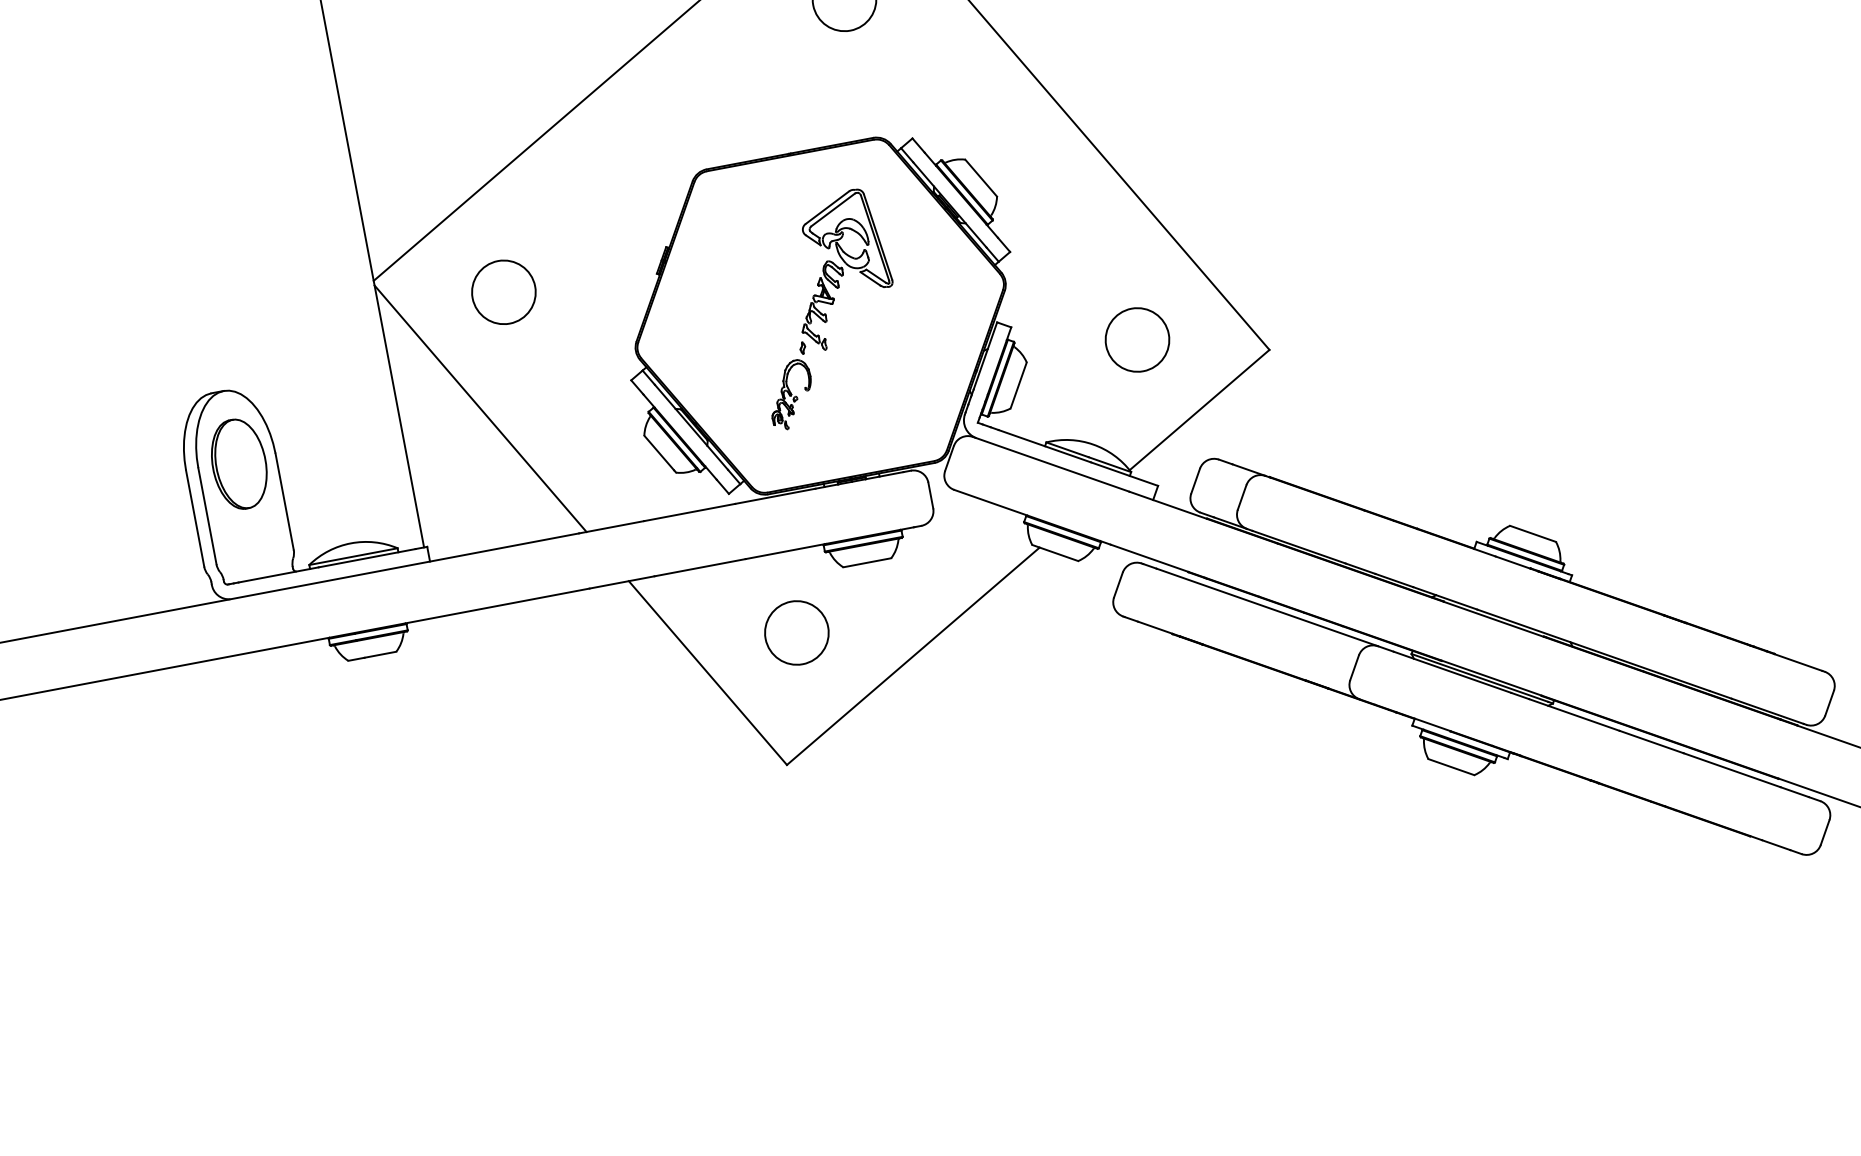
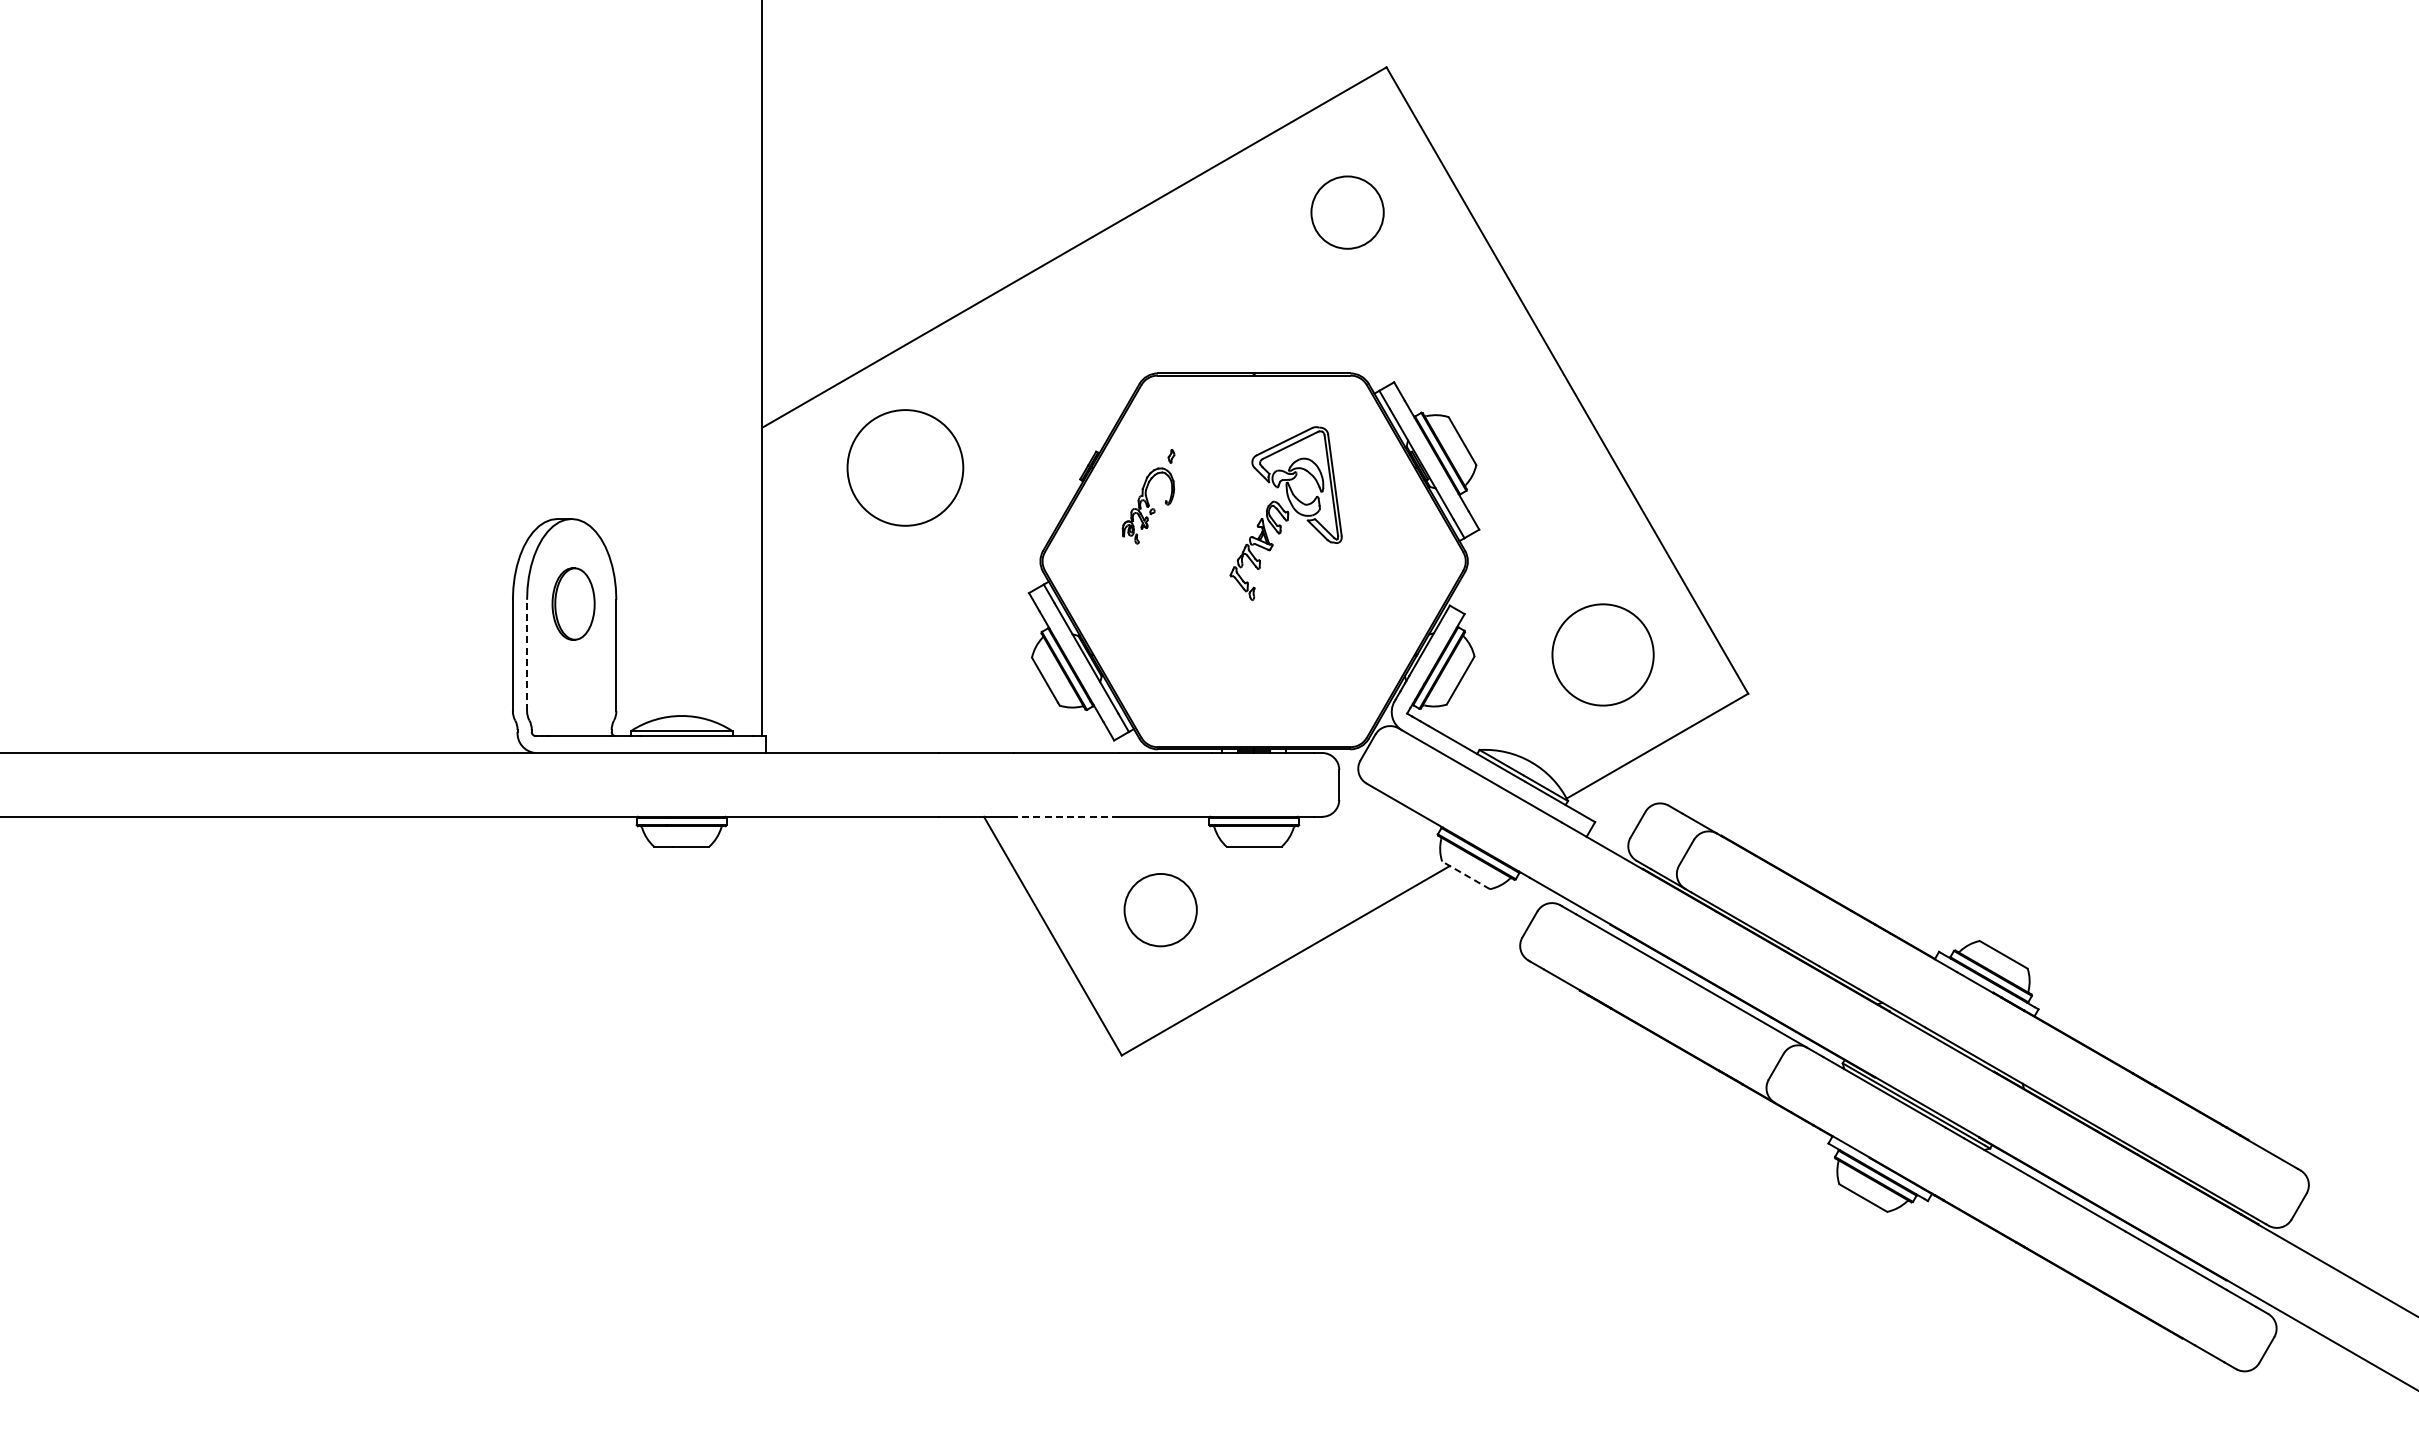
circle: (503, 291) -> (905, 467), size x1.6
circle: (1137, 339) -> (1602, 654), size x1.4
part: (789, 386) -> (1148, 496), moved
line: (480, 409) -> (854, 593), removed
part: (239, 463) -> (573, 603), size x0.7
line: (207, 516) -> (527, 655), solid -> dashed
line: (1055, 553) -> (1466, 875), solid -> dashed
line: (700, 567) -> (1066, 816), solid -> dashed

